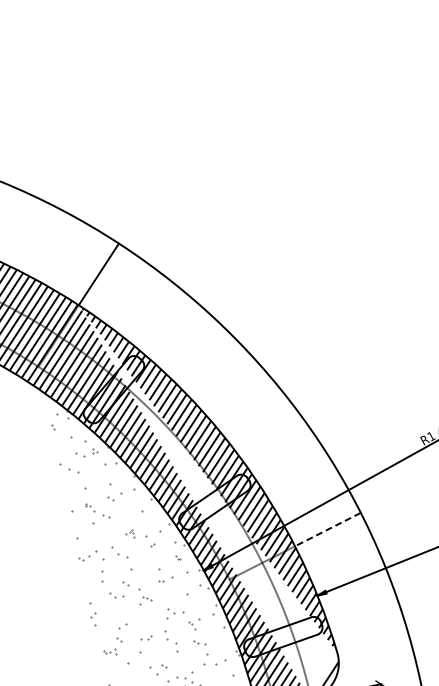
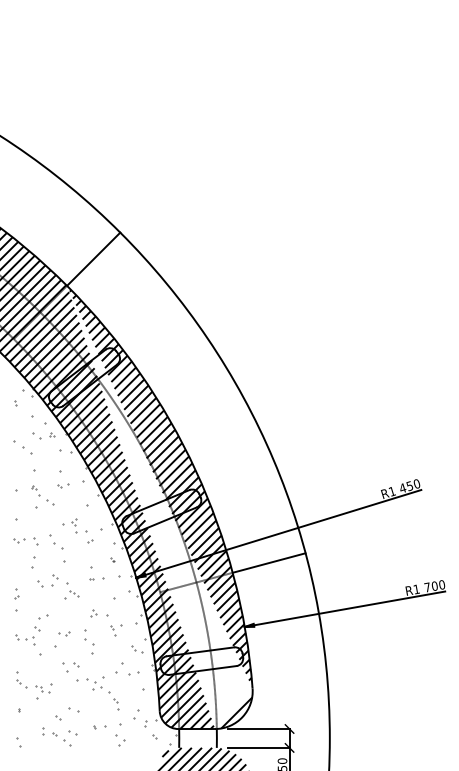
part: (115, 496) -> (63, 485), size x0.71
line: (328, 529) -> (269, 563), dashed -> solid
part: (129, 533) -> (69, 525), size x1.67
part: (100, 556) -> (35, 541), size x0.62
part: (126, 589) -> (54, 580), size x0.71
part: (92, 609) -> (16, 593), size x0.62
part: (170, 613) -> (93, 613), size x0.62
part: (200, 642) -> (137, 649), moved
part: (110, 651) -> (25, 639), size x1.67

